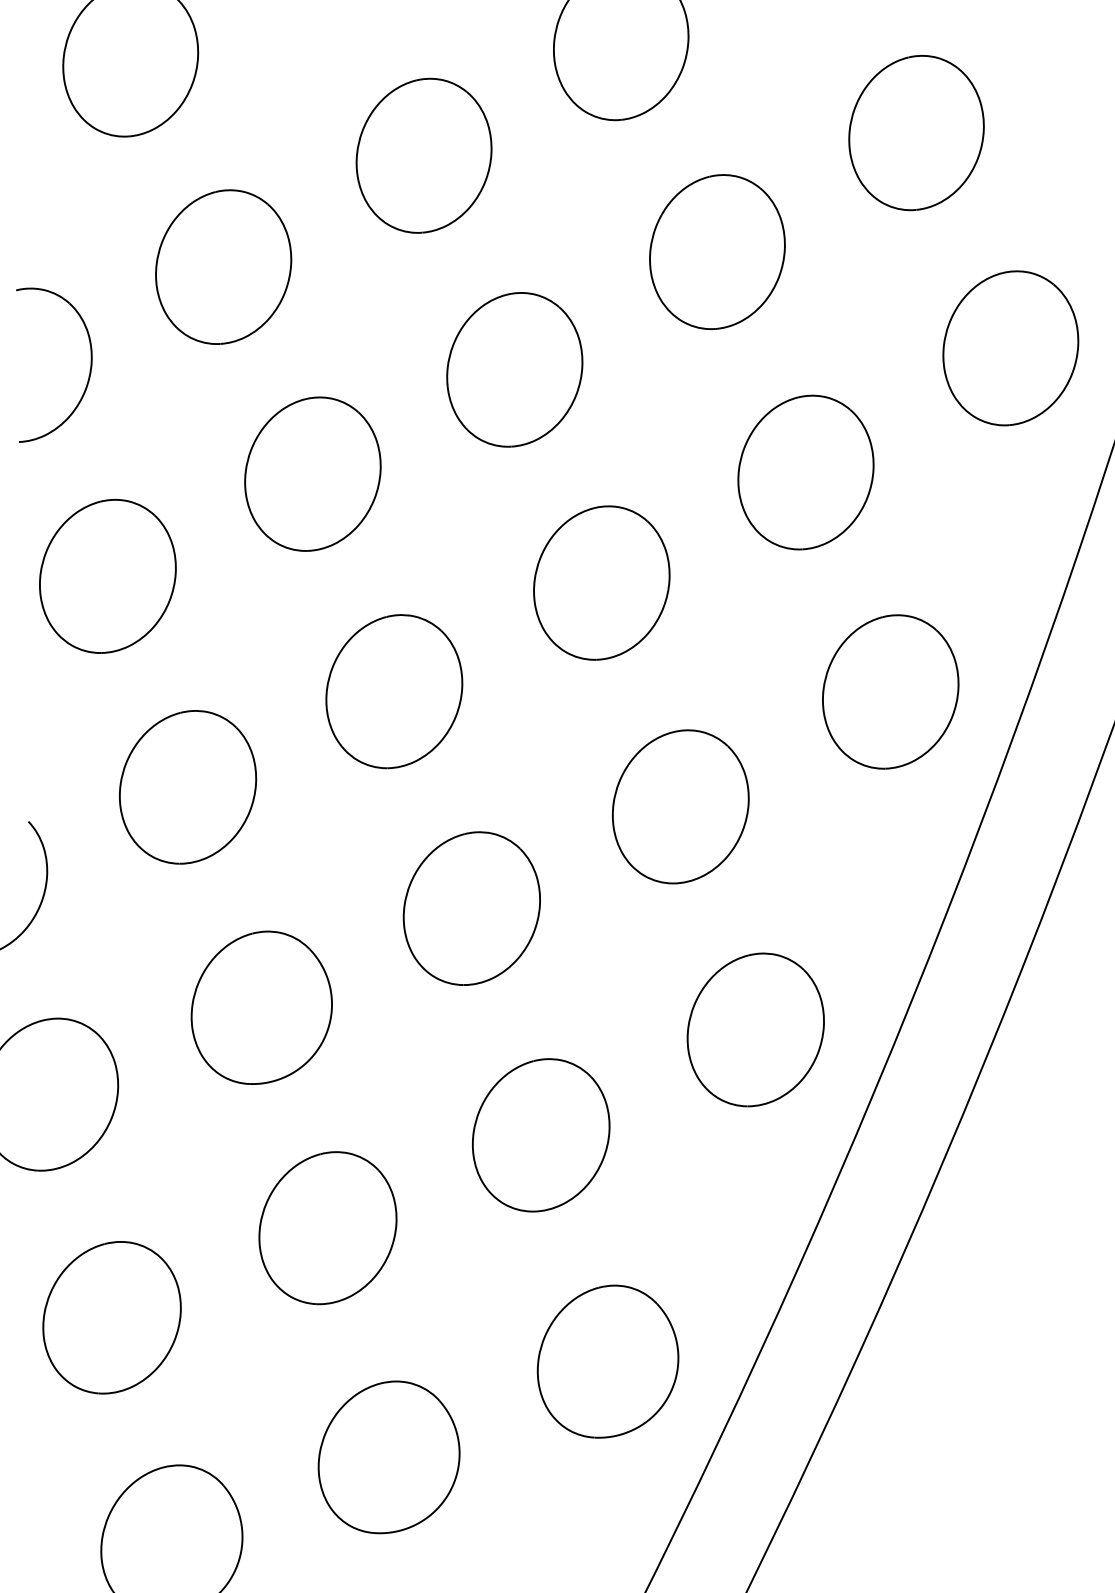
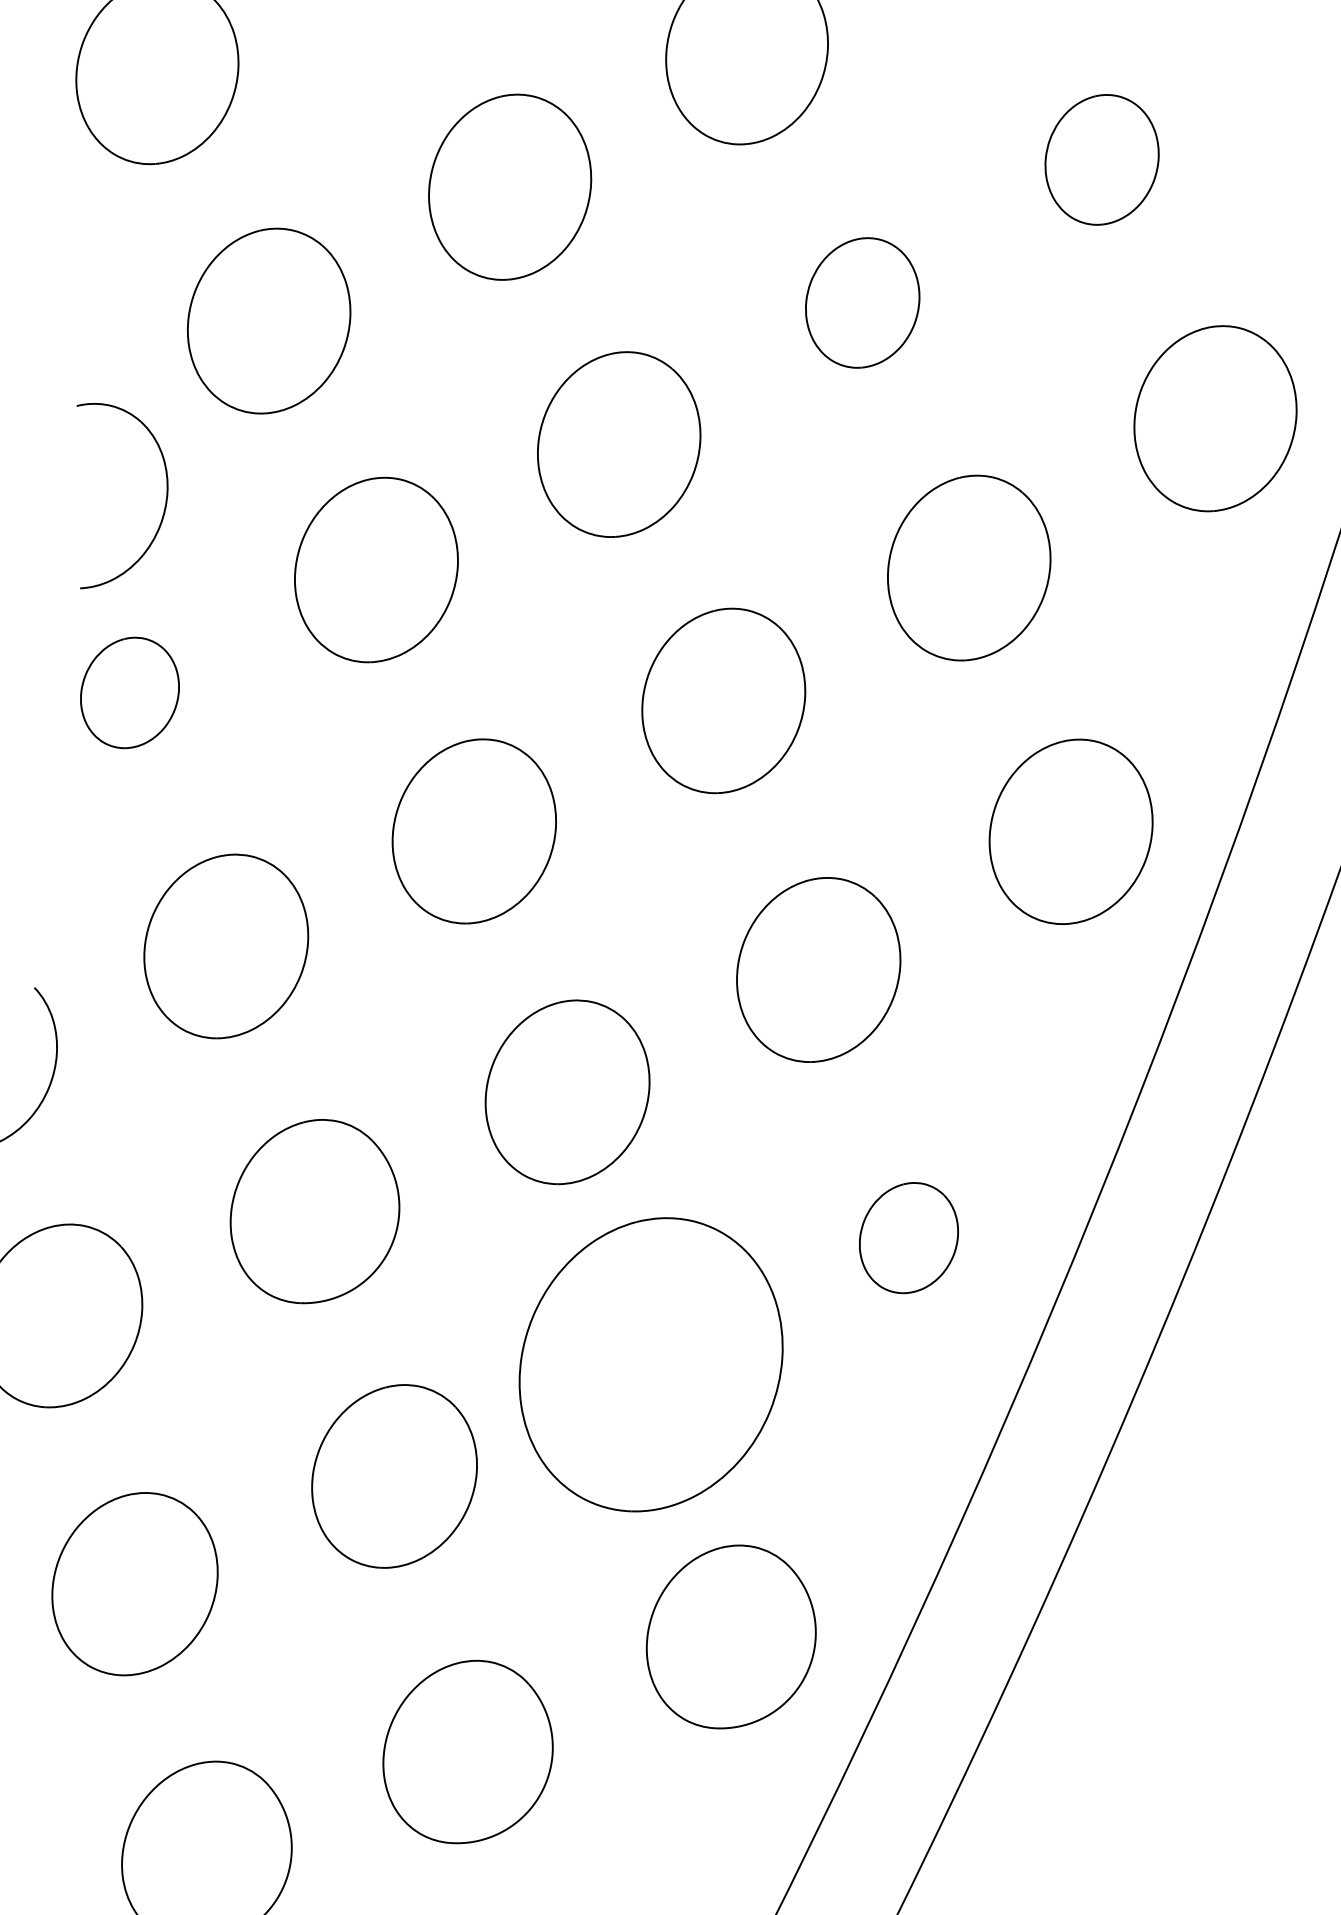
part: (916, 132) -> (1101, 159), size x0.7
part: (717, 251) -> (862, 302), size x0.7
part: (90, 368) -> (165, 499), moved
part: (107, 576) -> (129, 692), size x0.6
part: (755, 1029) -> (908, 1237), size x0.6
part: (540, 1135) -> (650, 1364), size x1.6

